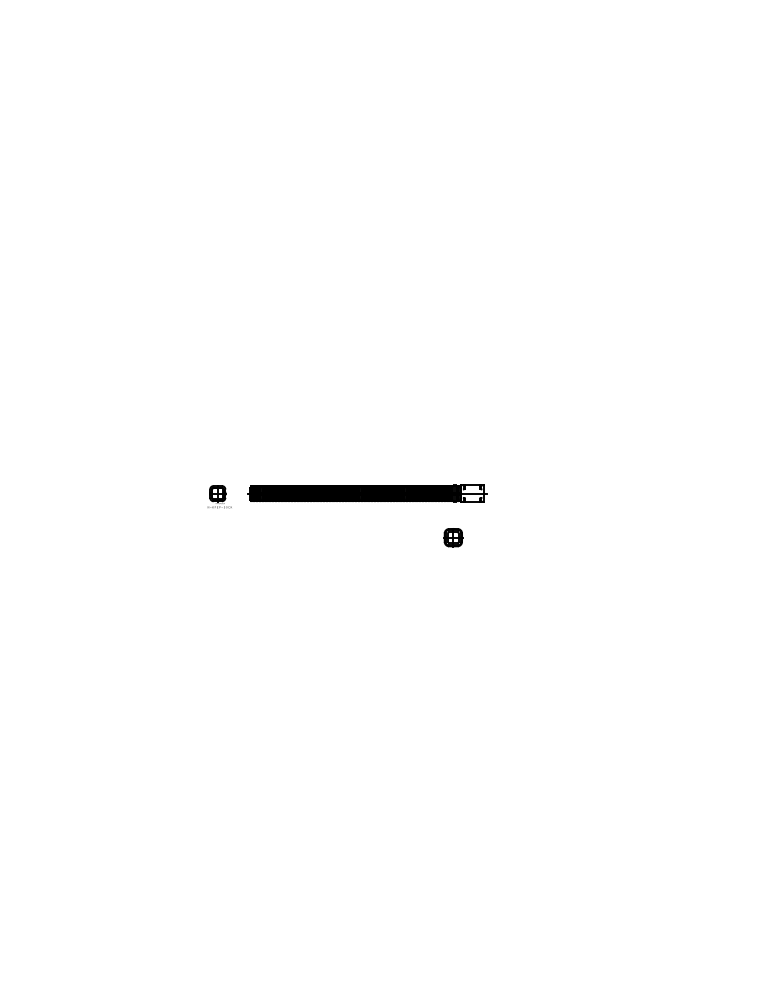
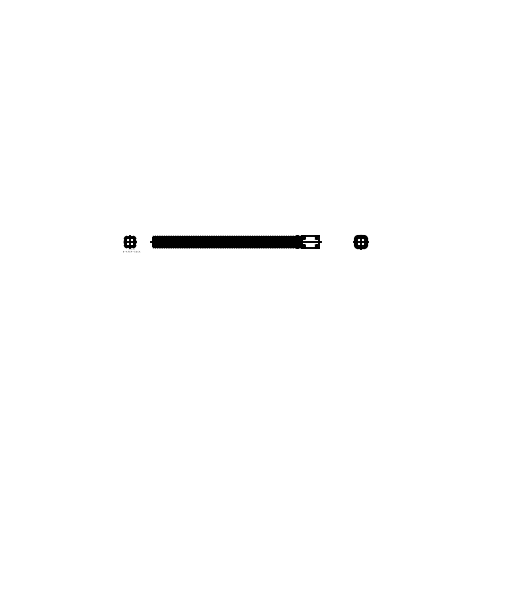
part: (453, 537) -> (361, 241), moved

